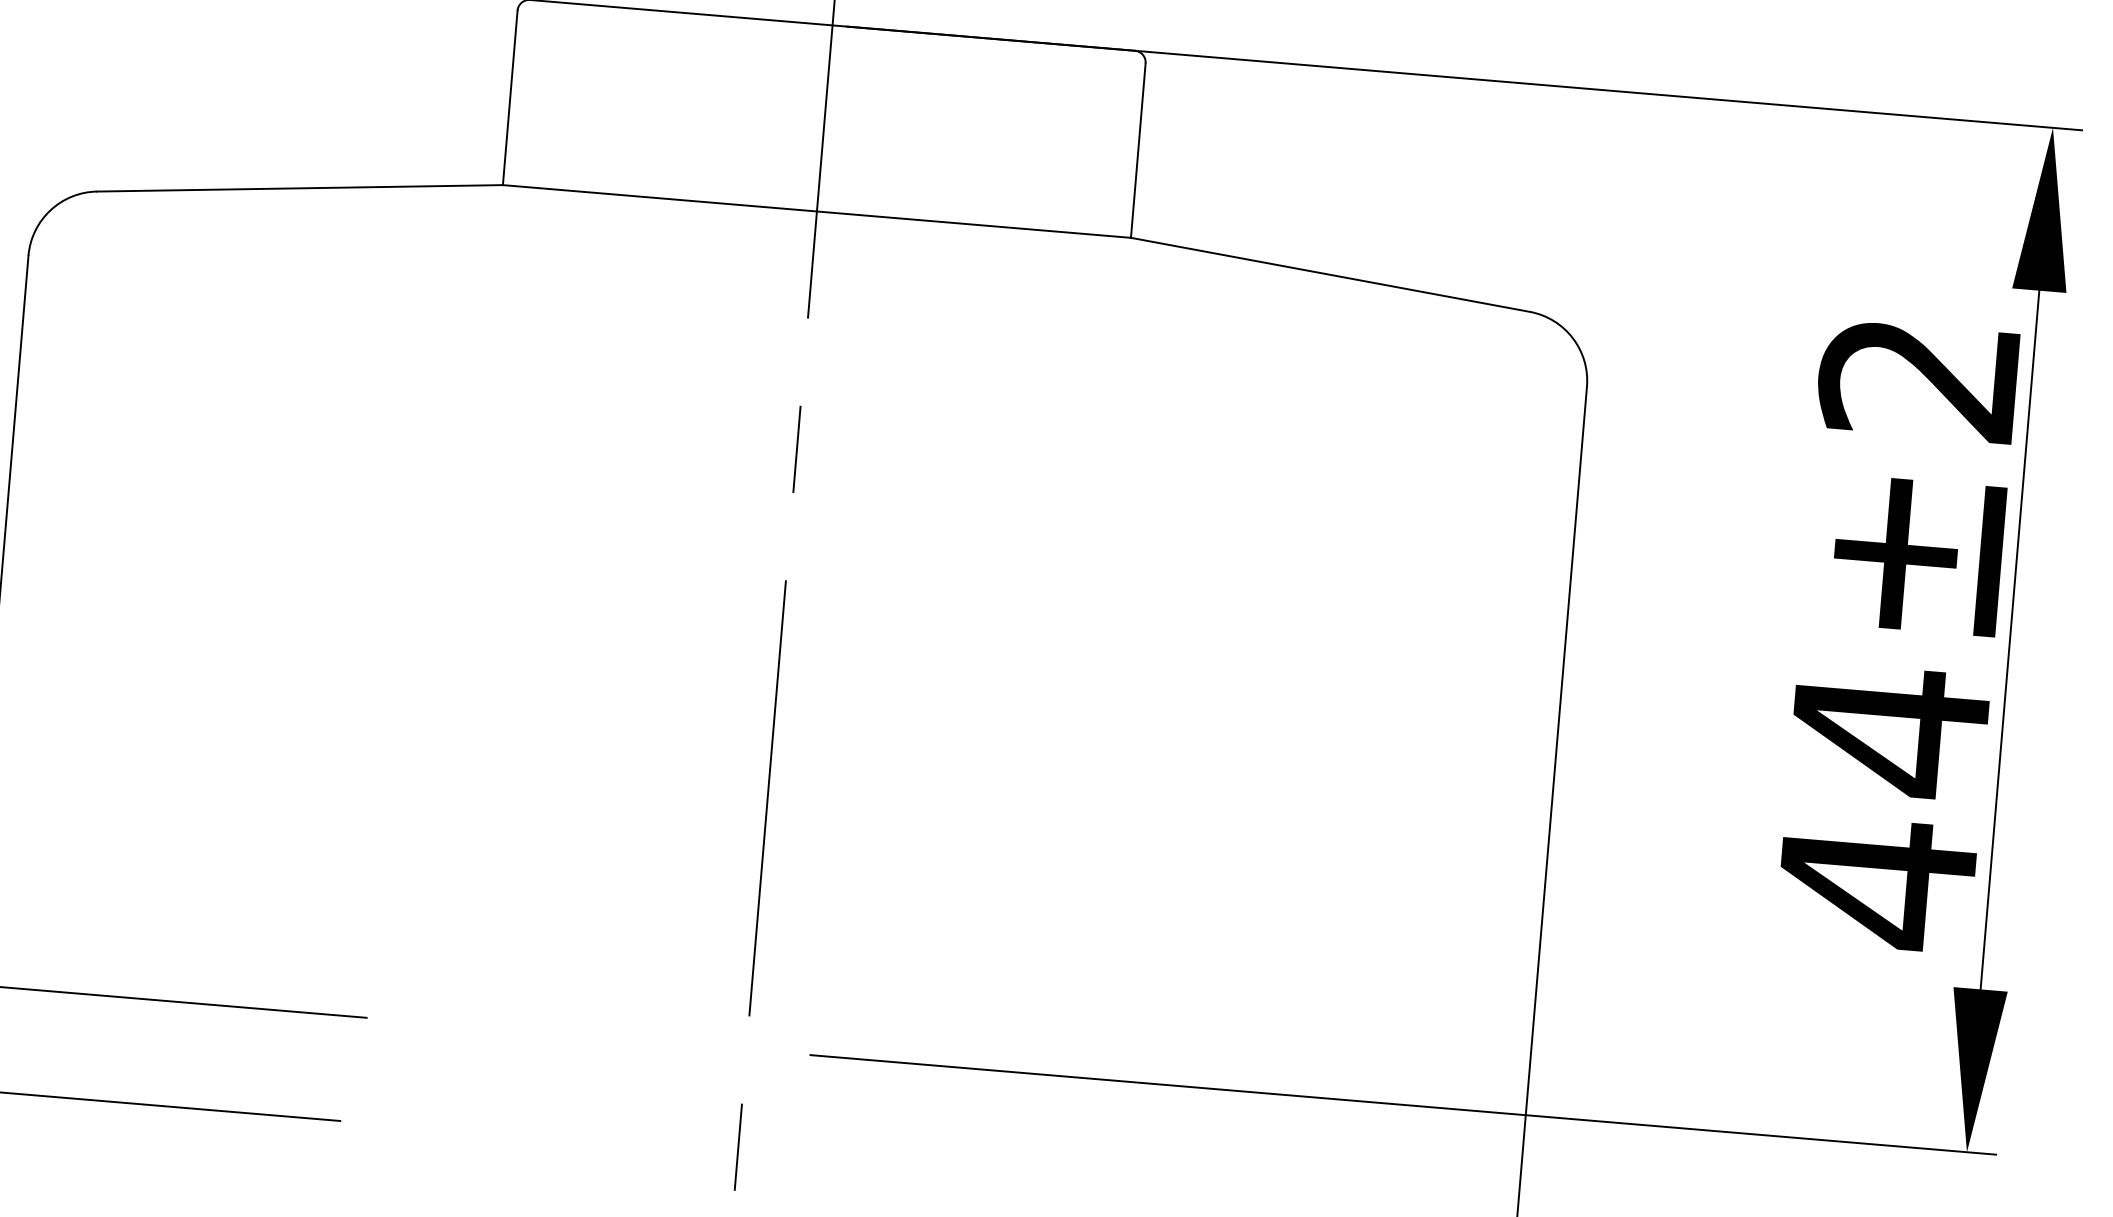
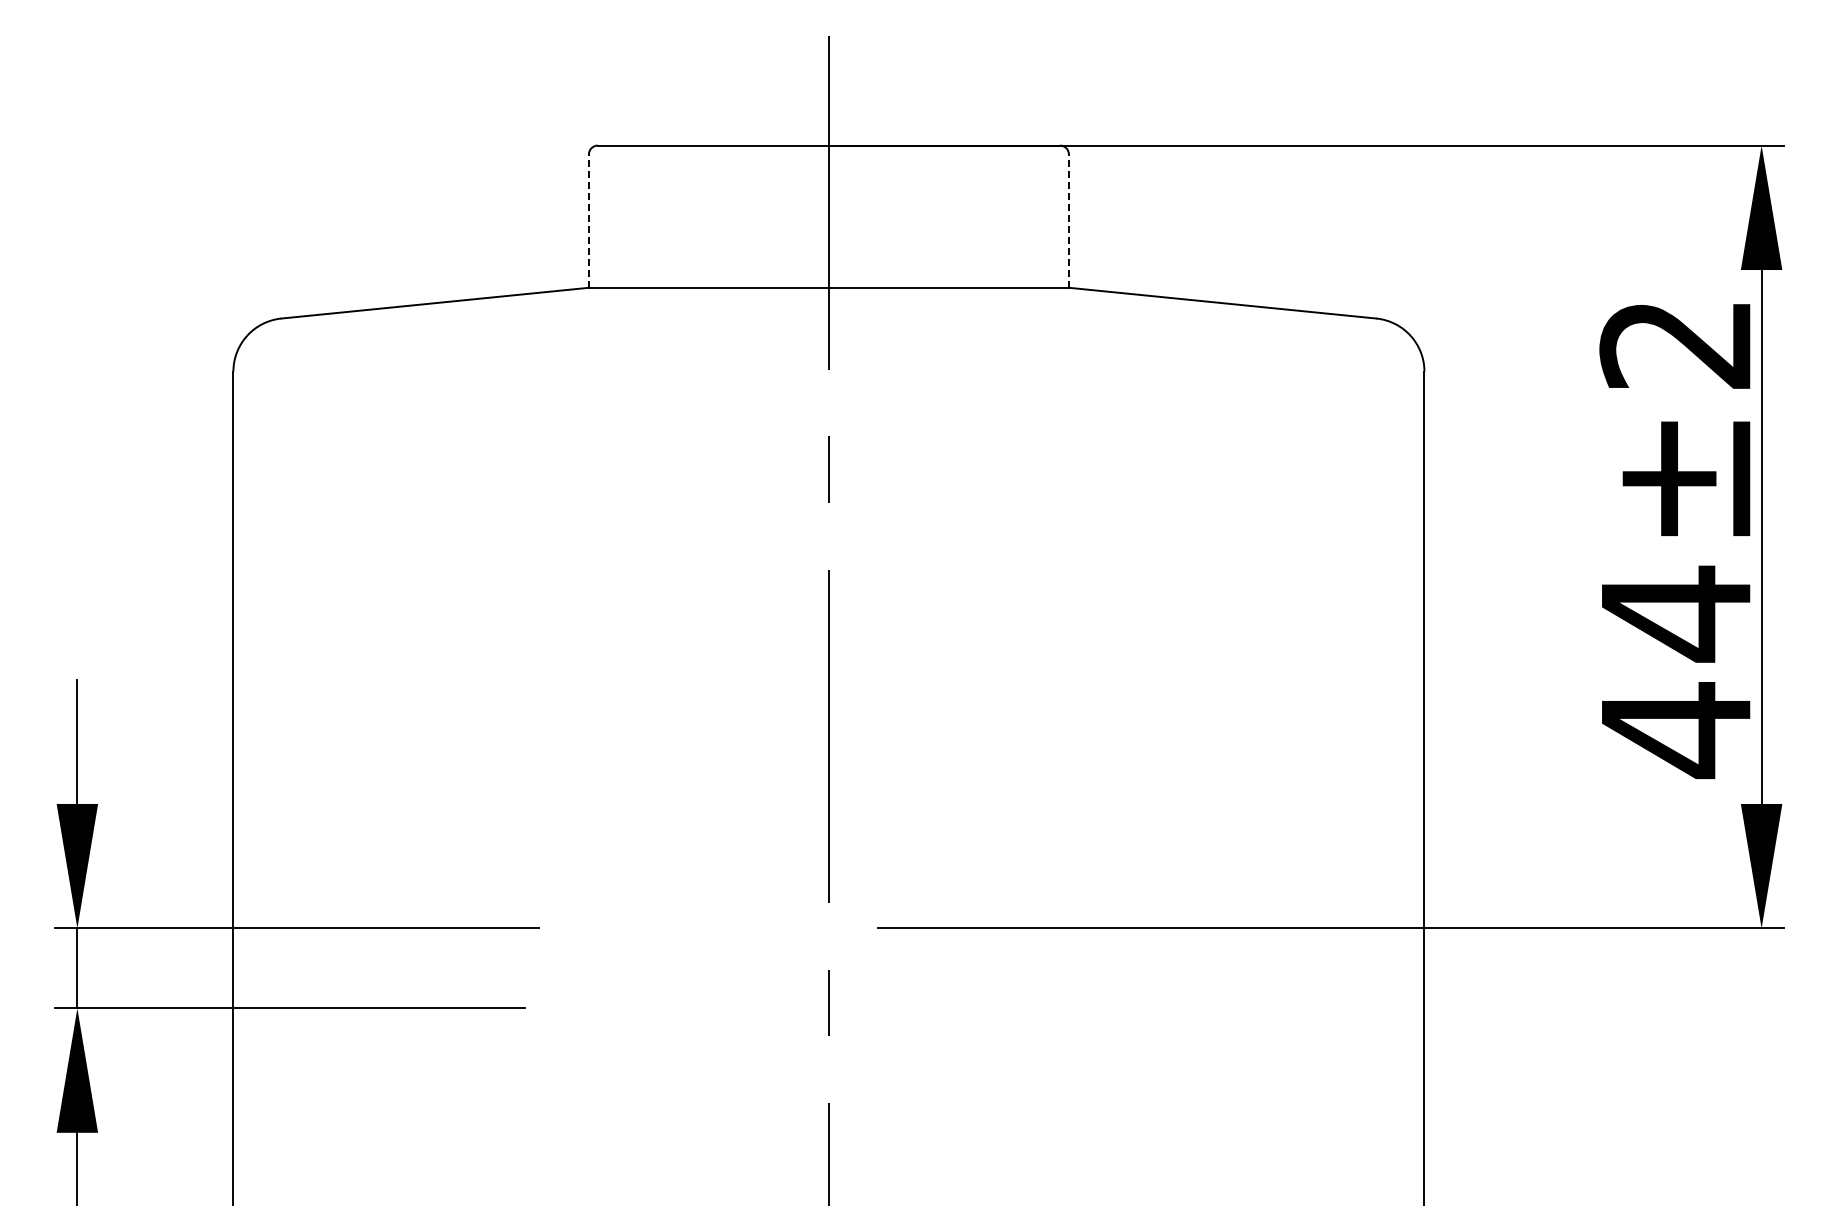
line: (509, 98) -> (588, 221), solid -> dashed
line: (1137, 151) -> (1068, 221), solid -> dashed

